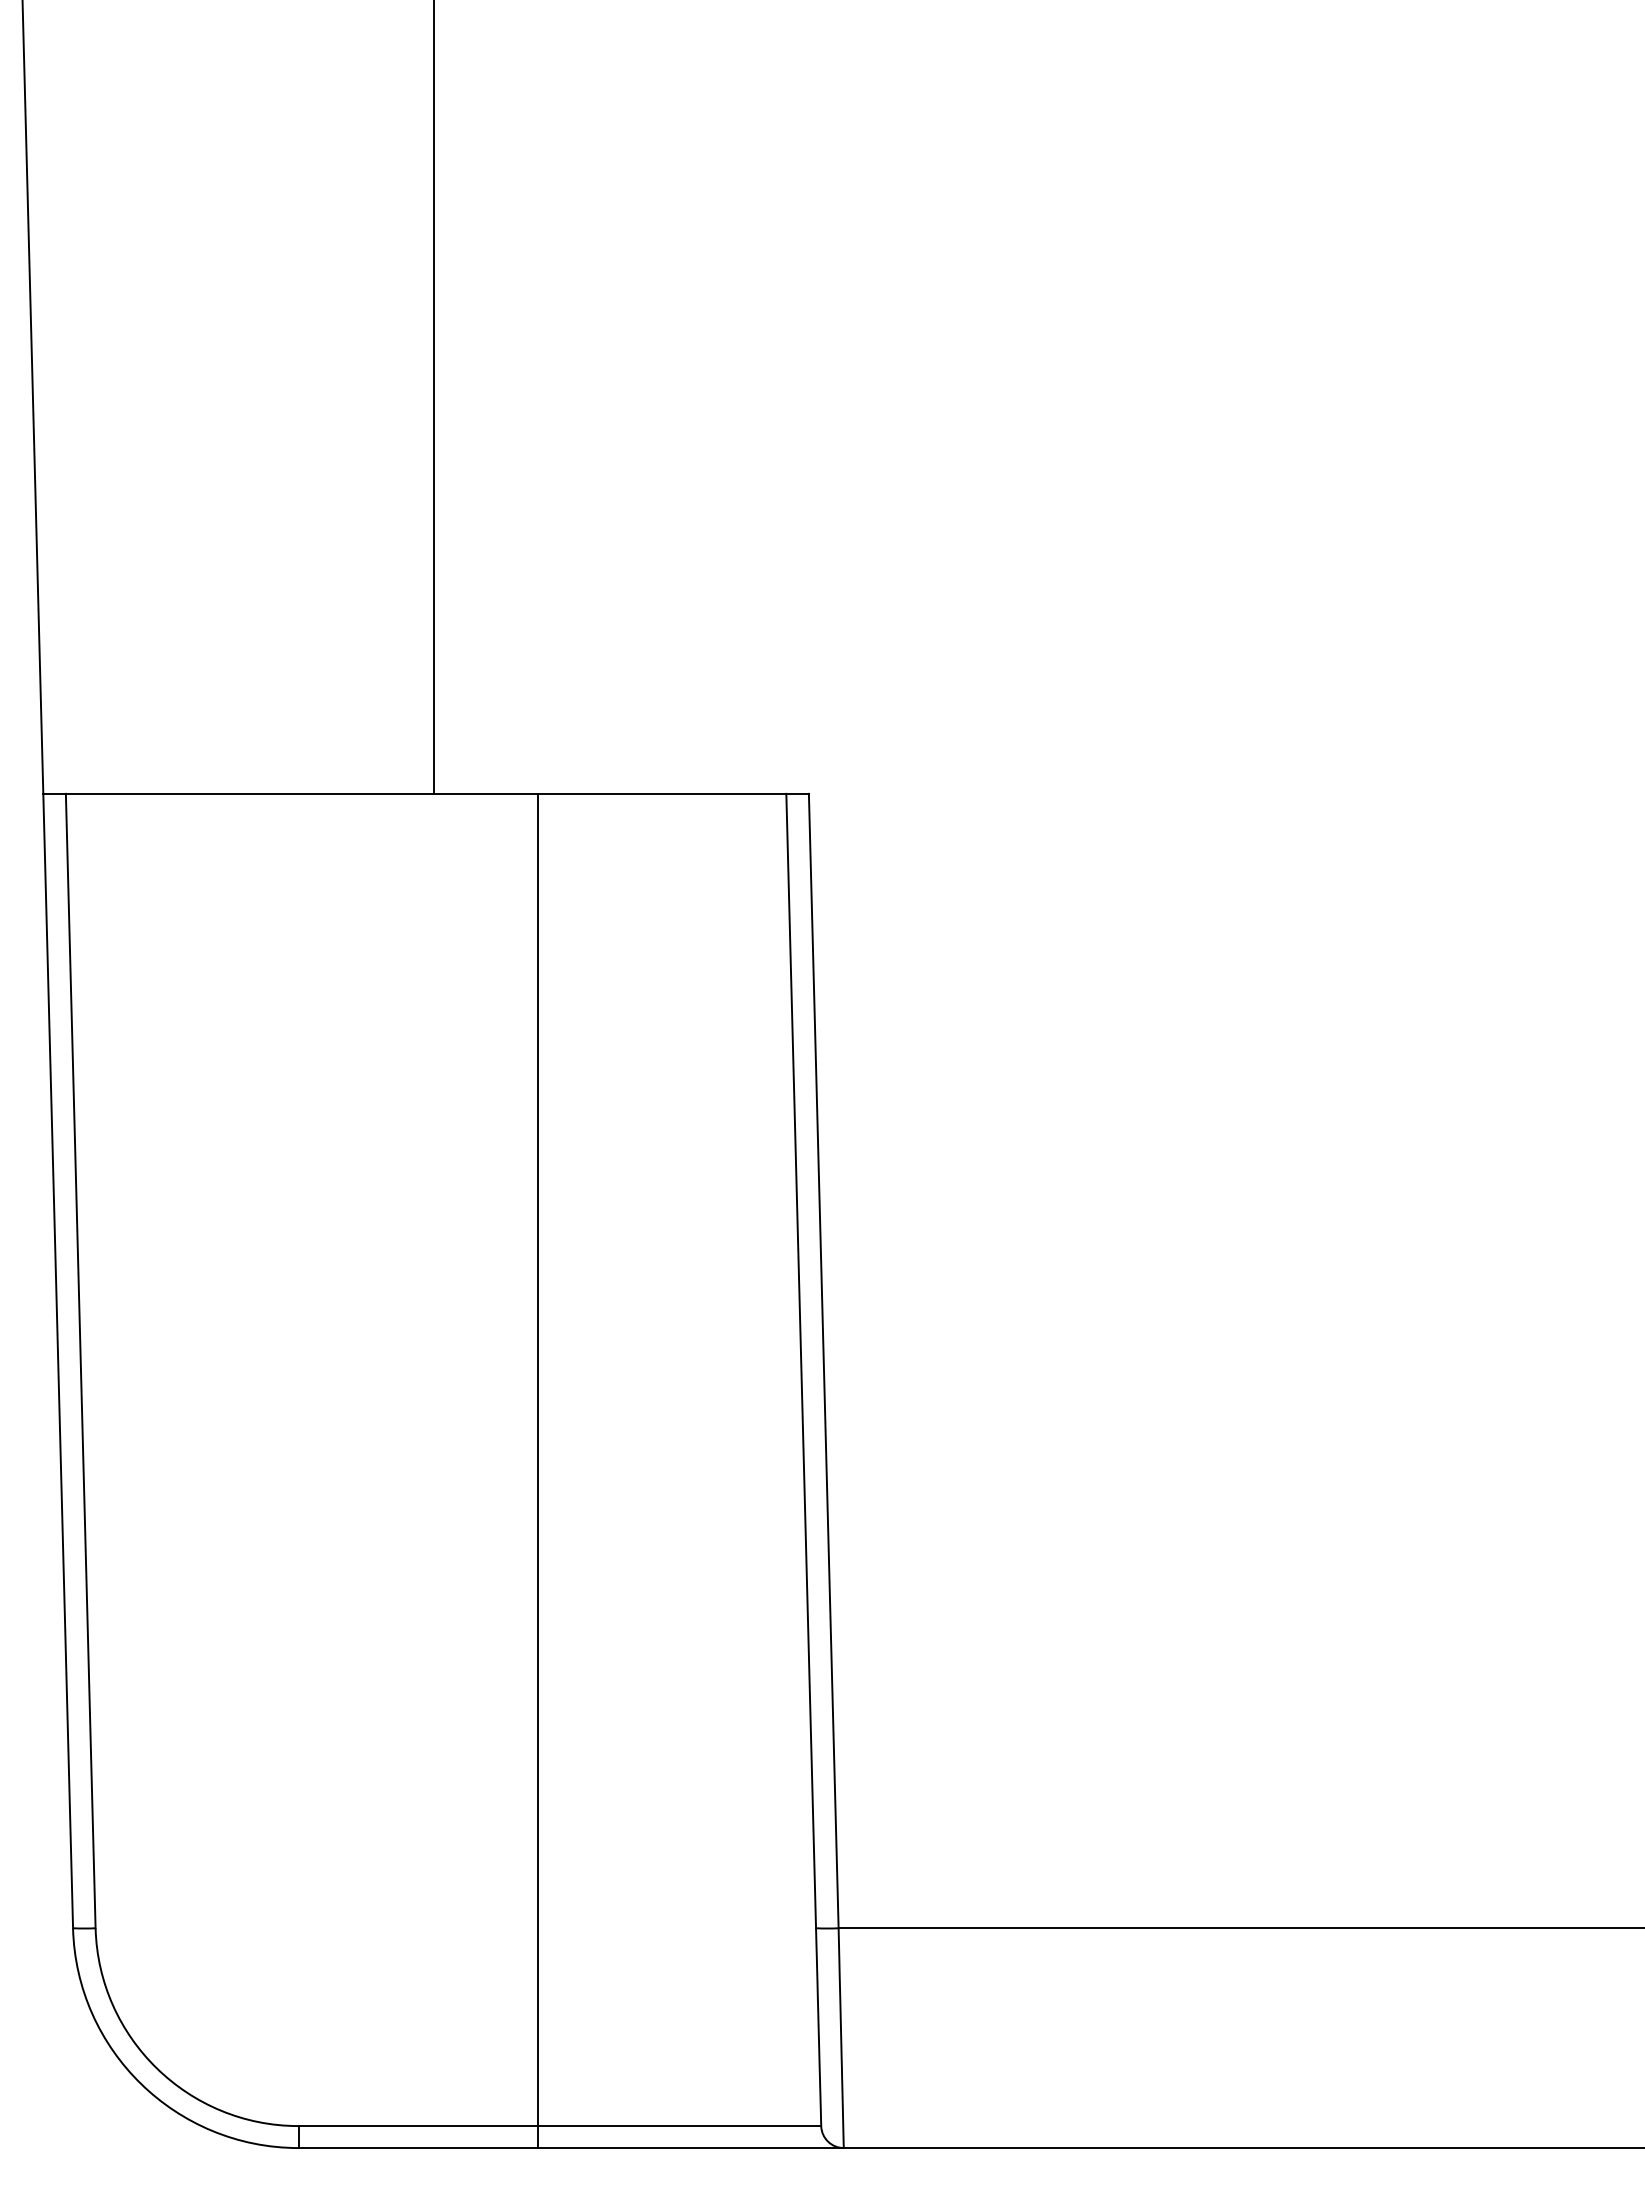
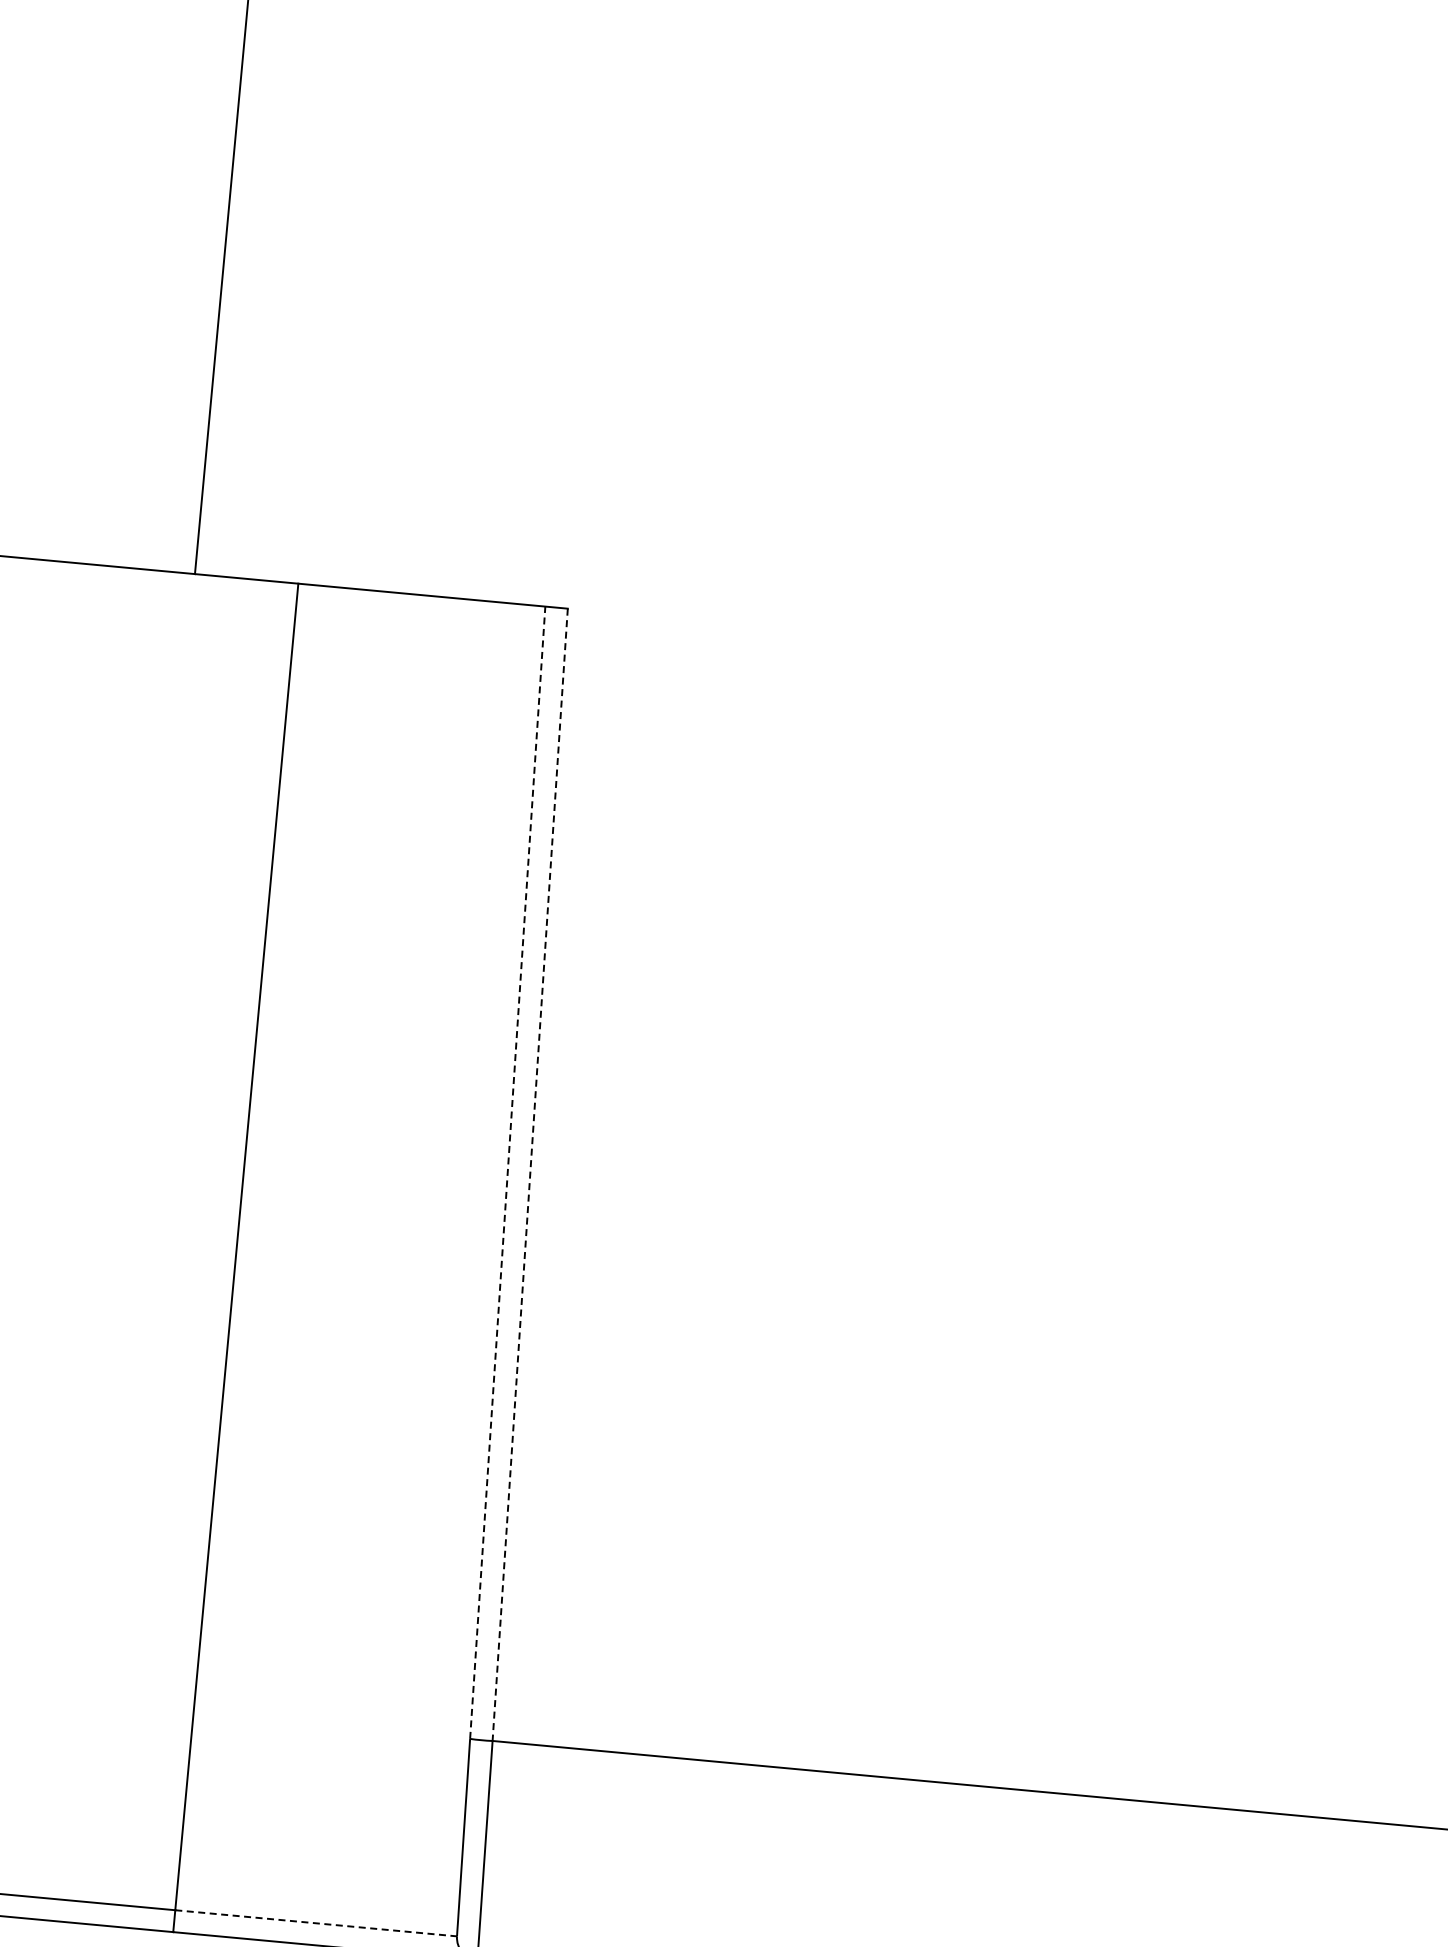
line: (801, 1360) -> (508, 1172), solid -> dashed
line: (823, 1361) -> (529, 1175), solid -> dashed
line: (680, 2126) -> (316, 1923), solid -> dashed

